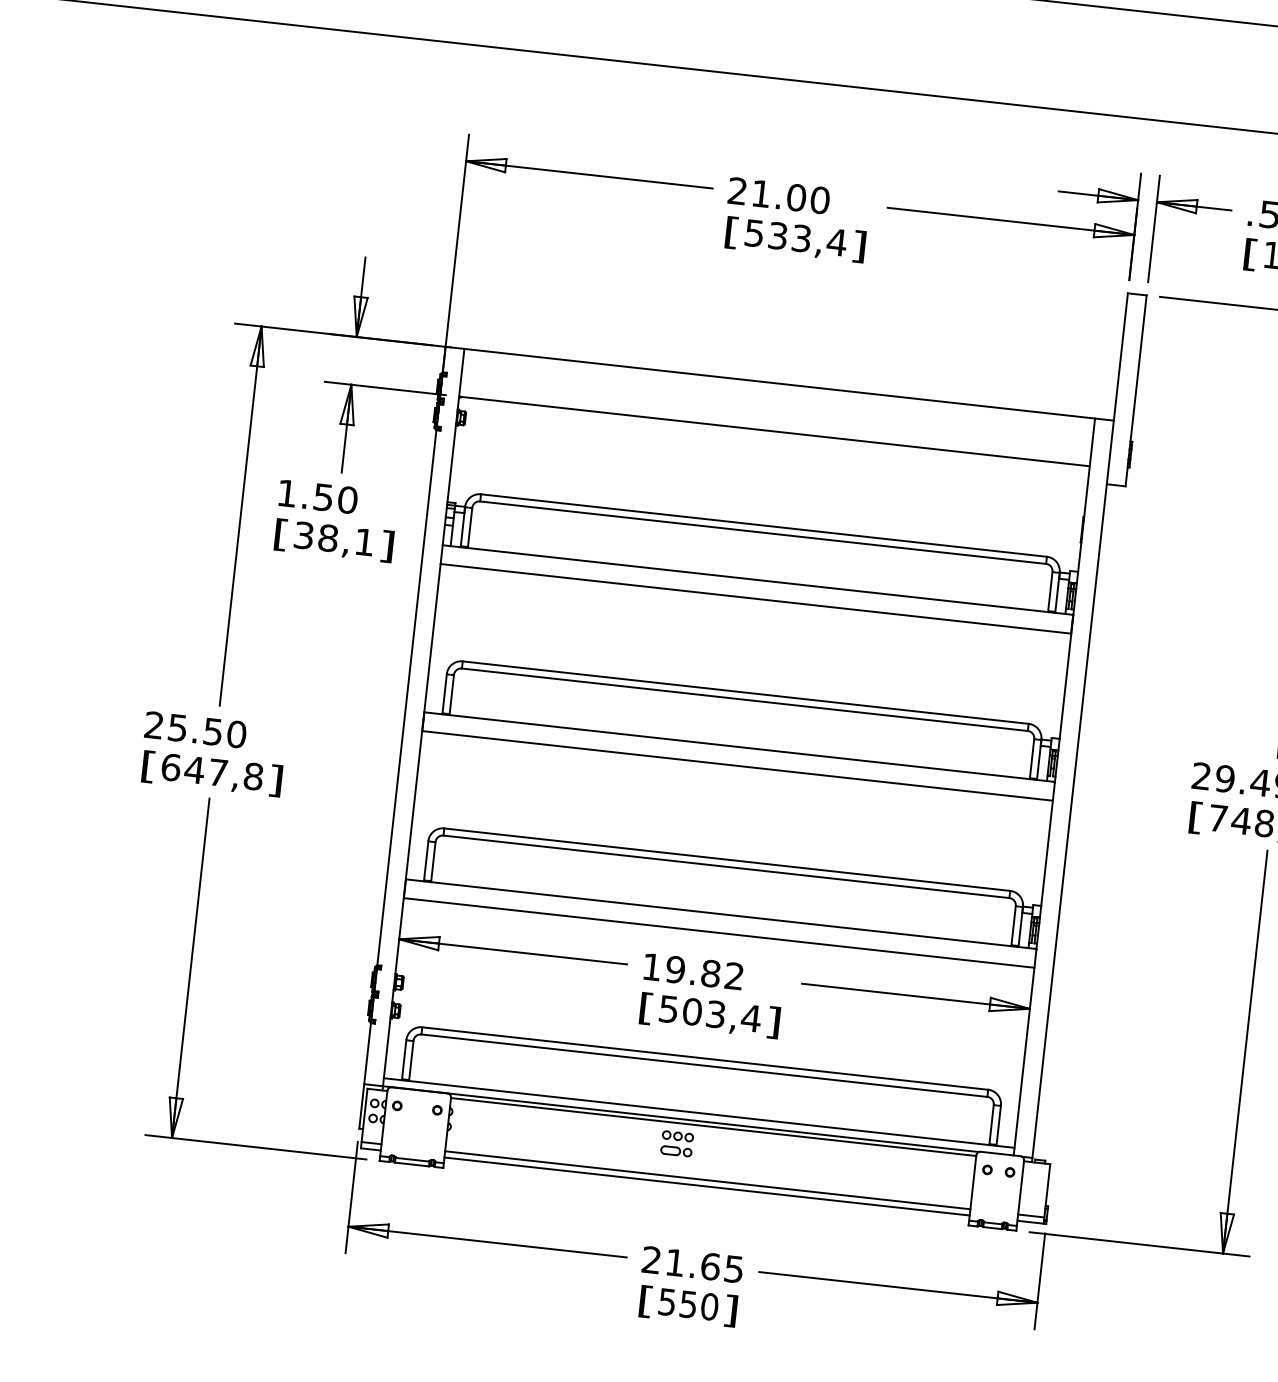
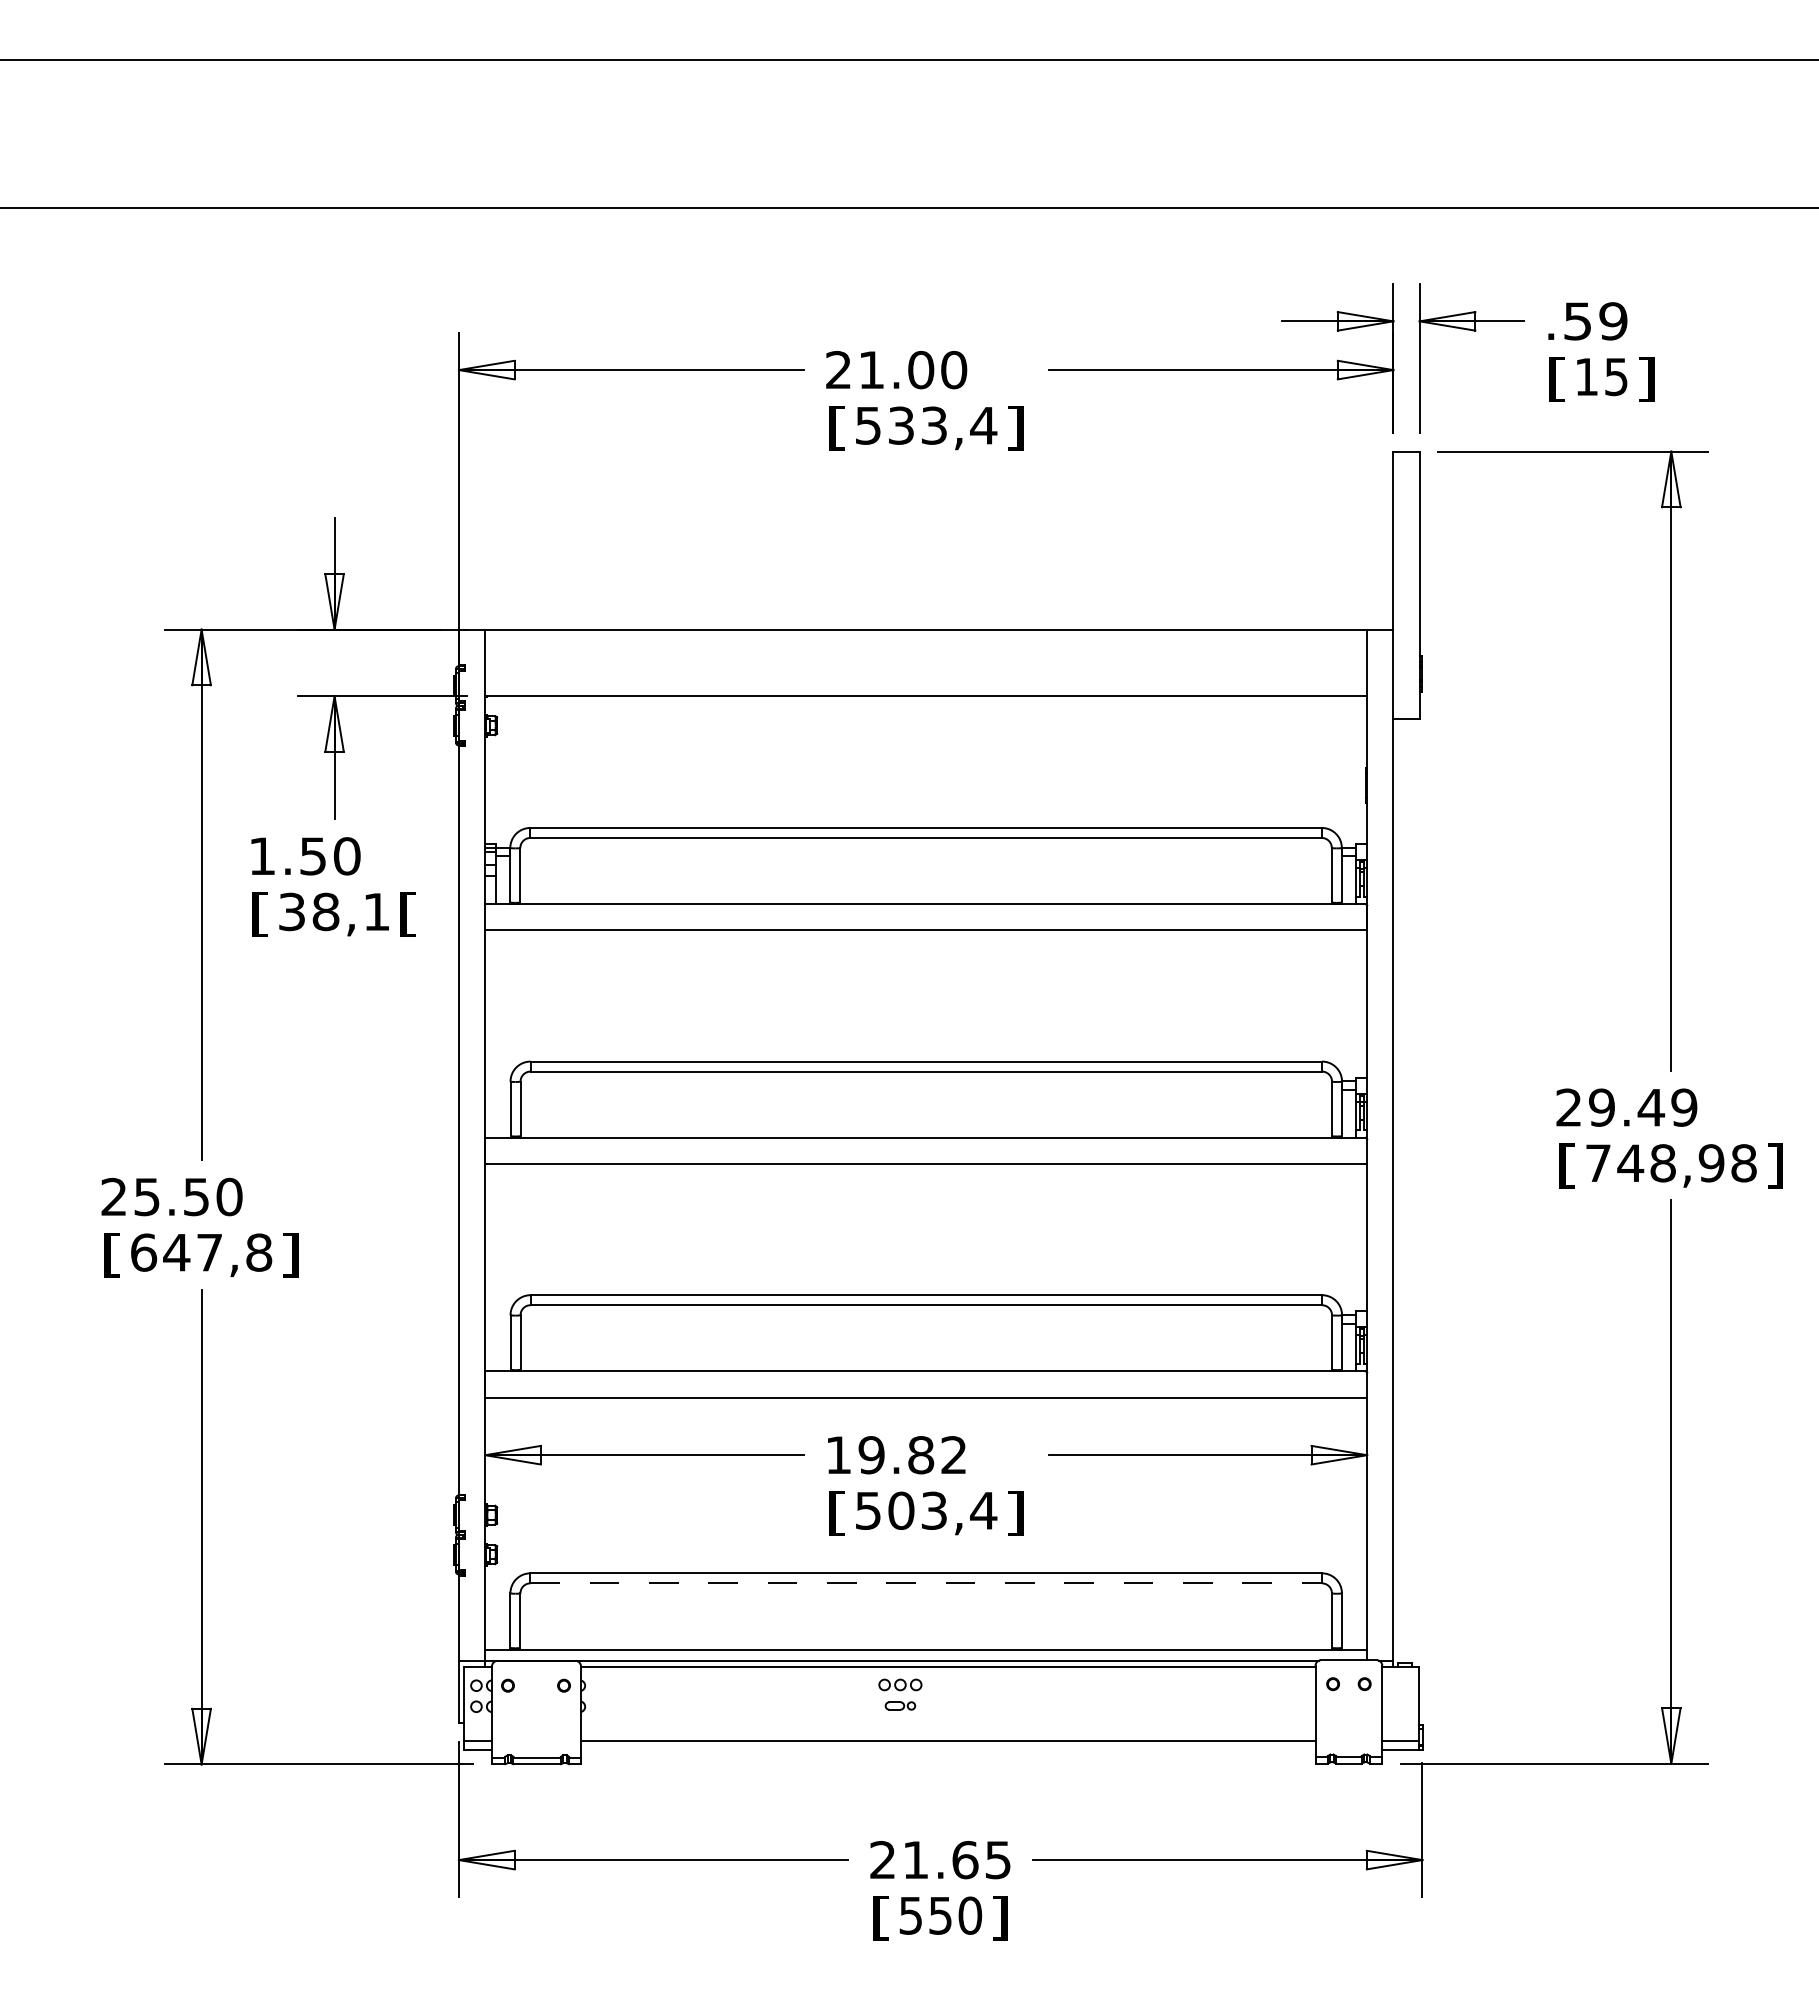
text: (387, 546) -> (408, 914), ] -> [
line: (704, 1065) -> (926, 1583), solid -> dashed
part: (676, 1151) -> (900, 1705), size x0.7
line: (707, 1186) -> (948, 1749), removed

